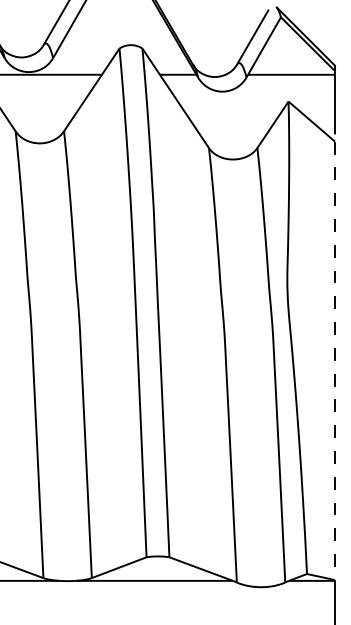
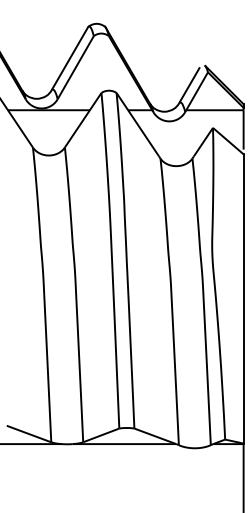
line: (334, 360) -> (243, 298), dashed -> solid

